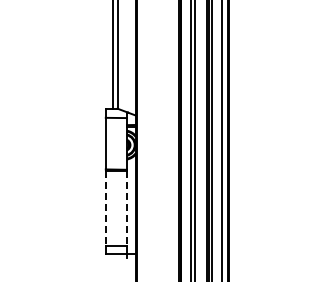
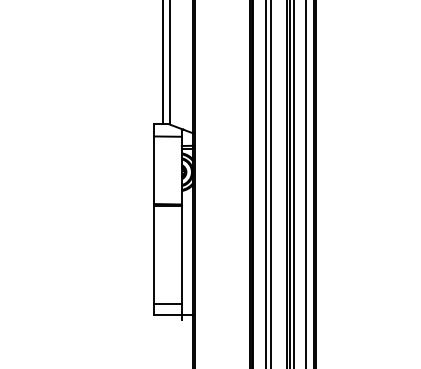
line: (105, 209) -> (153, 256), dashed -> solid
line: (126, 209) -> (181, 256), dashed -> solid

